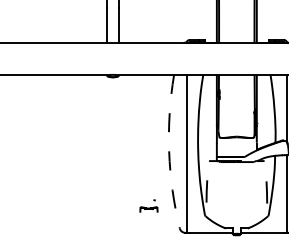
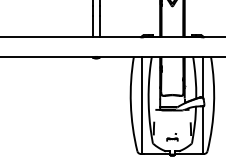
arc: (168, 152) -> (130, 104), dashed -> solid
part: (149, 206) -> (172, 137), moved

